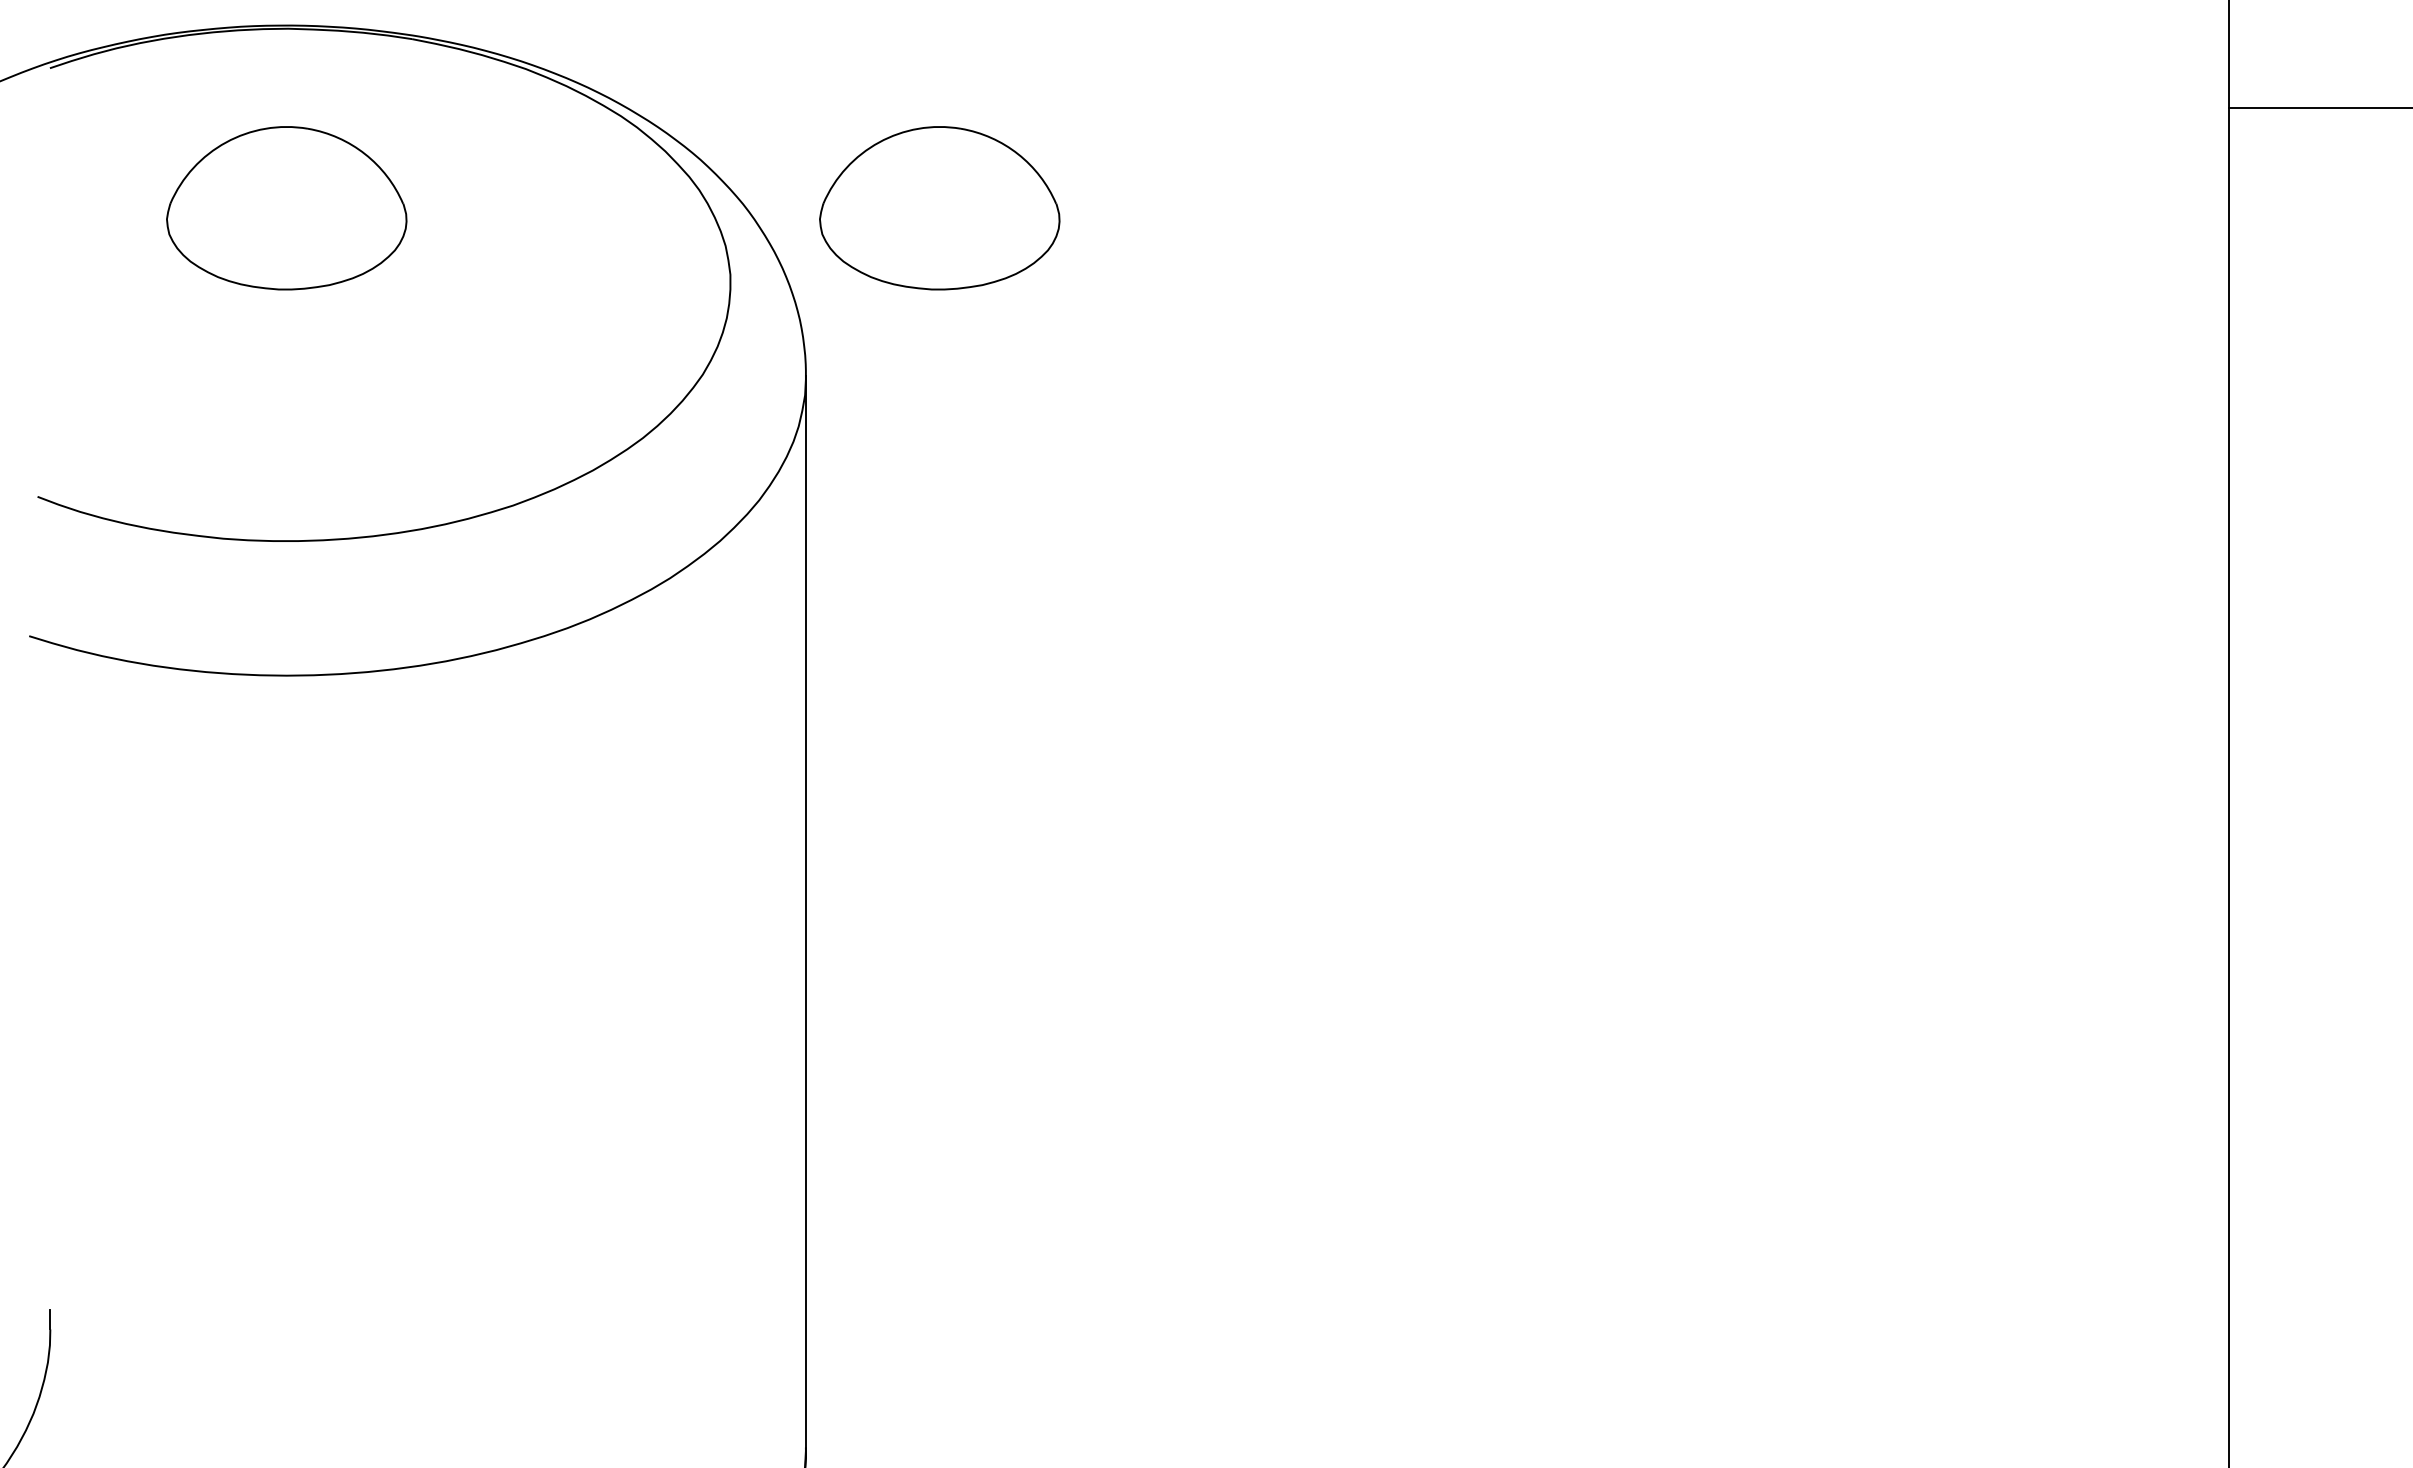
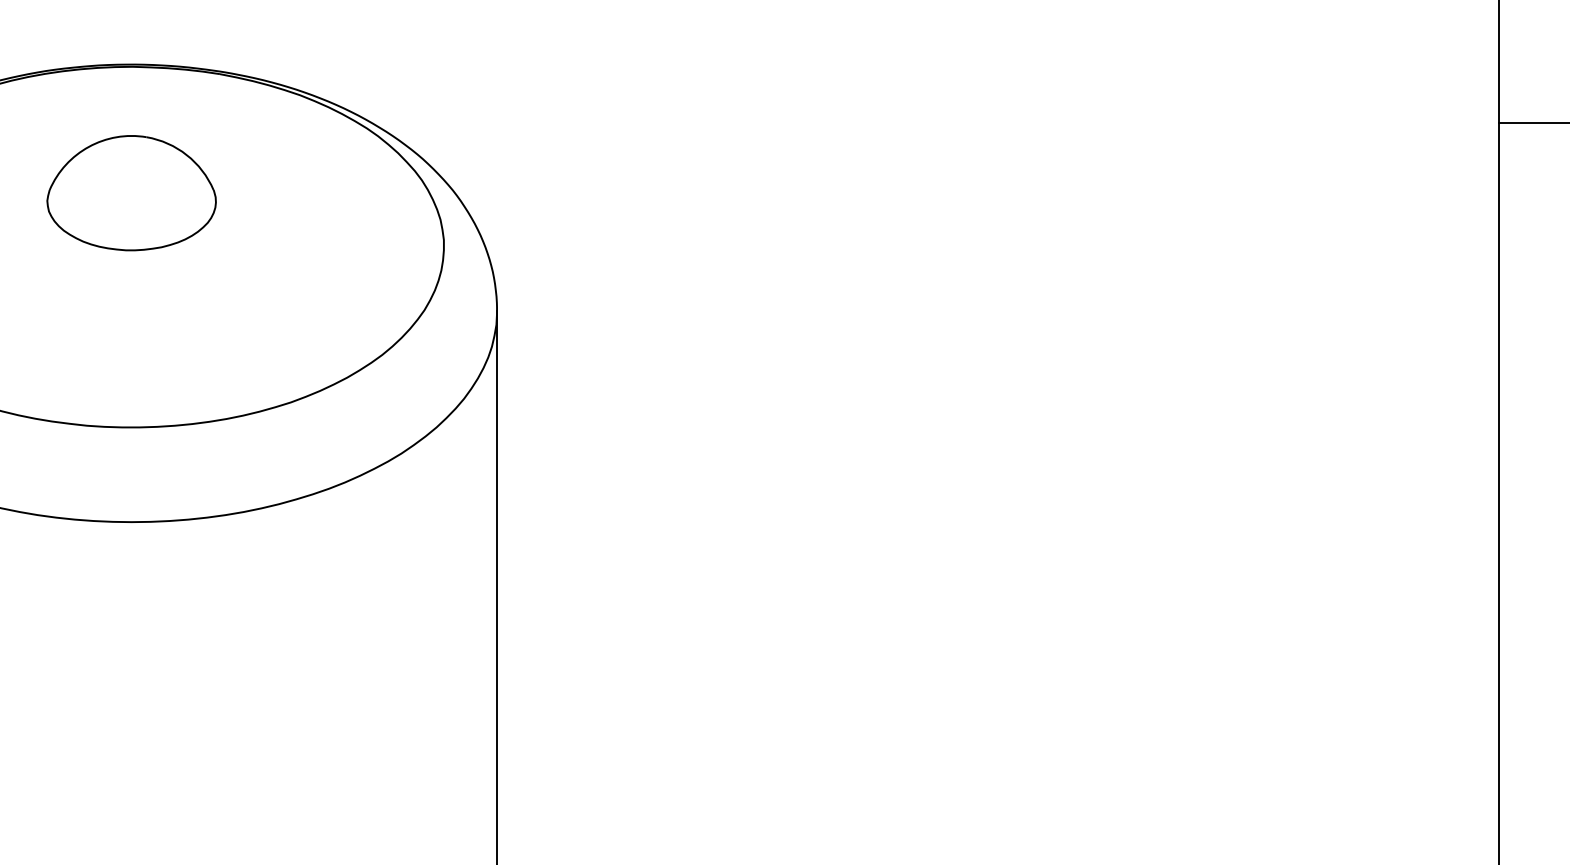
part: (939, 208) -> (591, 193), removed

